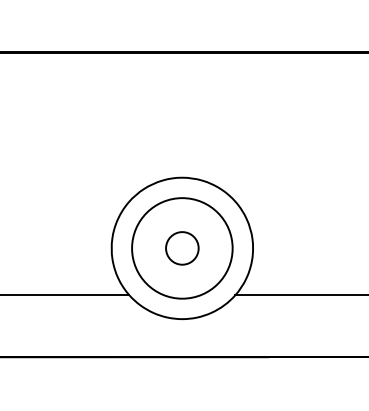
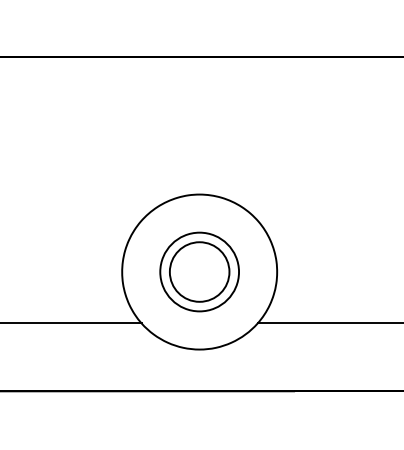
circle: (182, 247) -> (199, 271), size x0.71
circle: (182, 247) -> (199, 271), size x1.67

